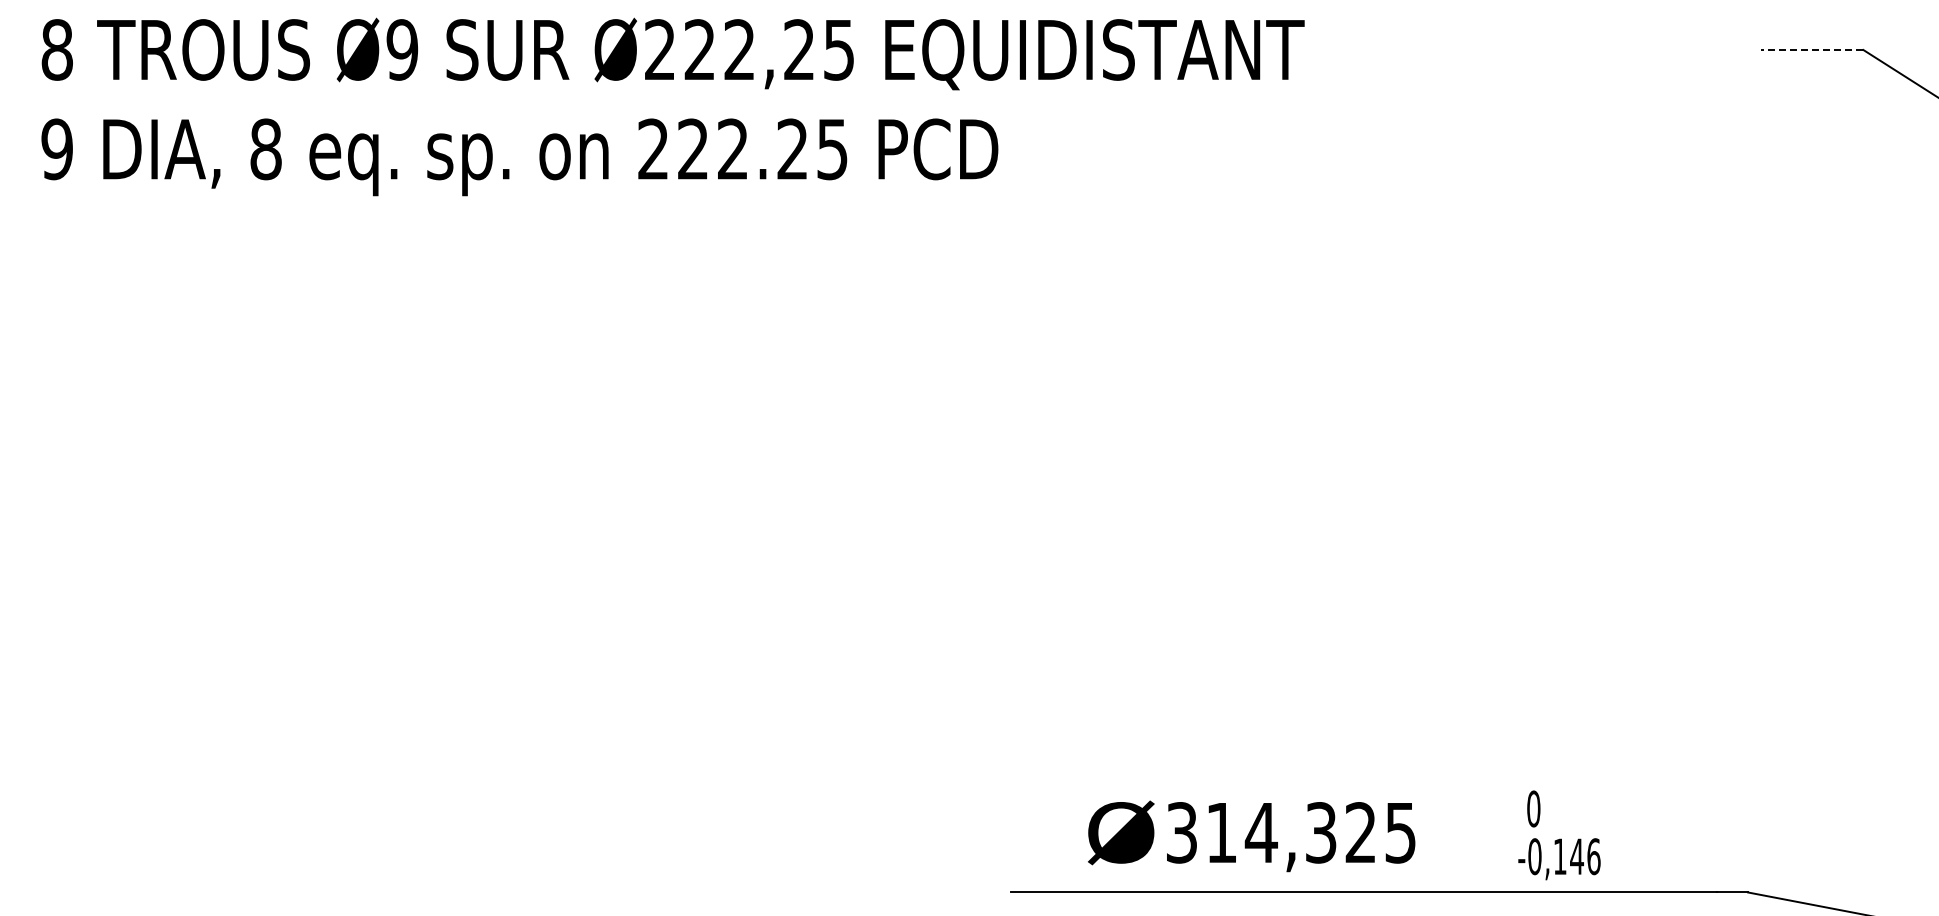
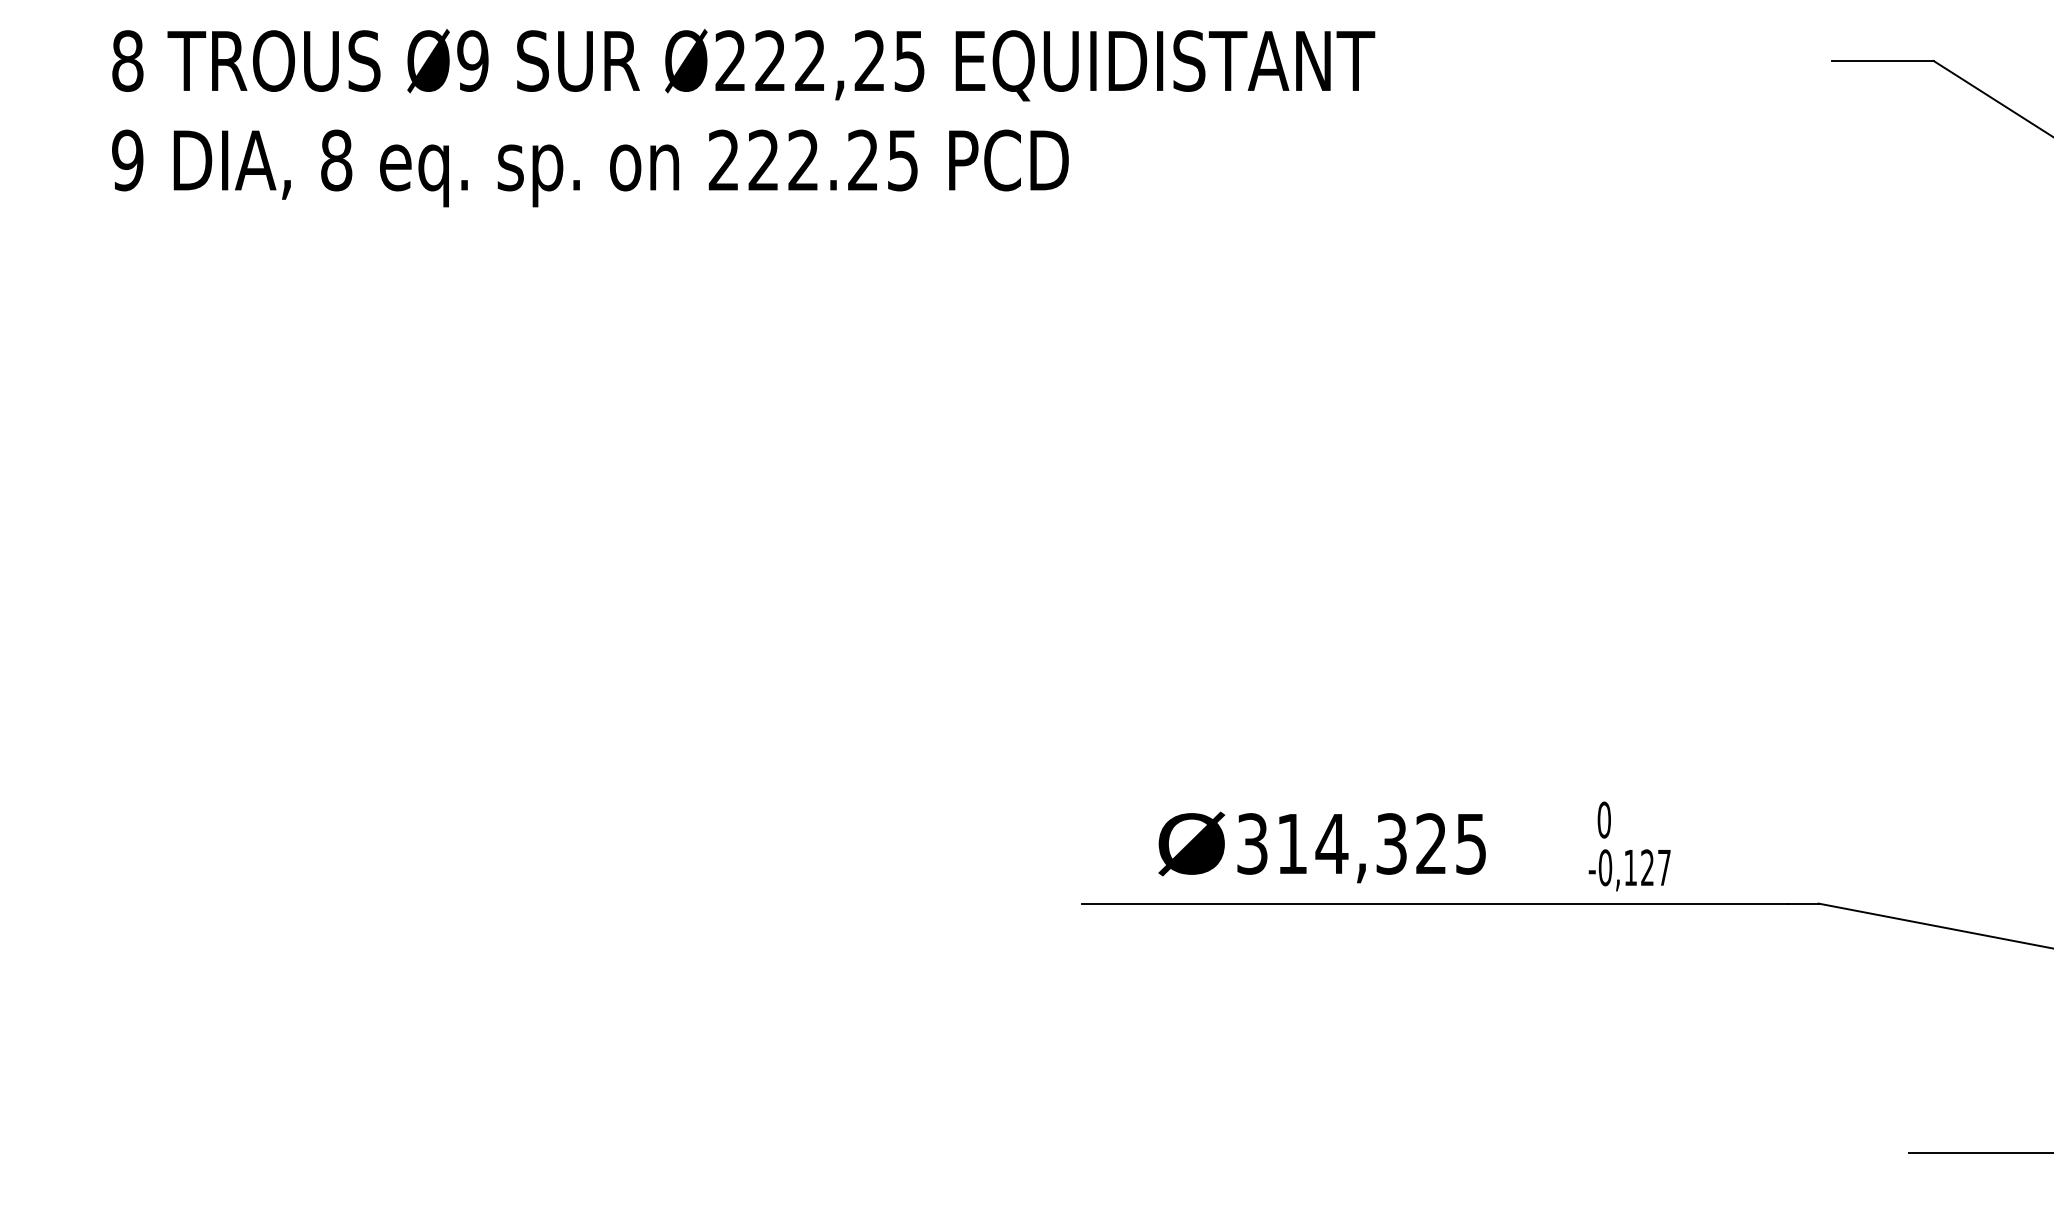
line: (1811, 50) -> (1882, 61), dashed -> solid
text: (1584, 856) -> (1655, 867), -0,146 -> -0,127

